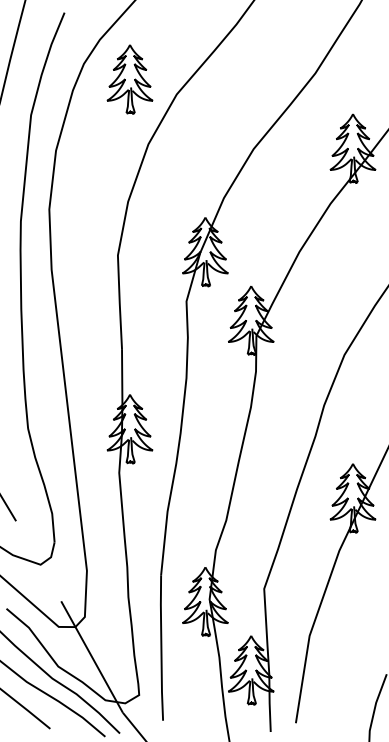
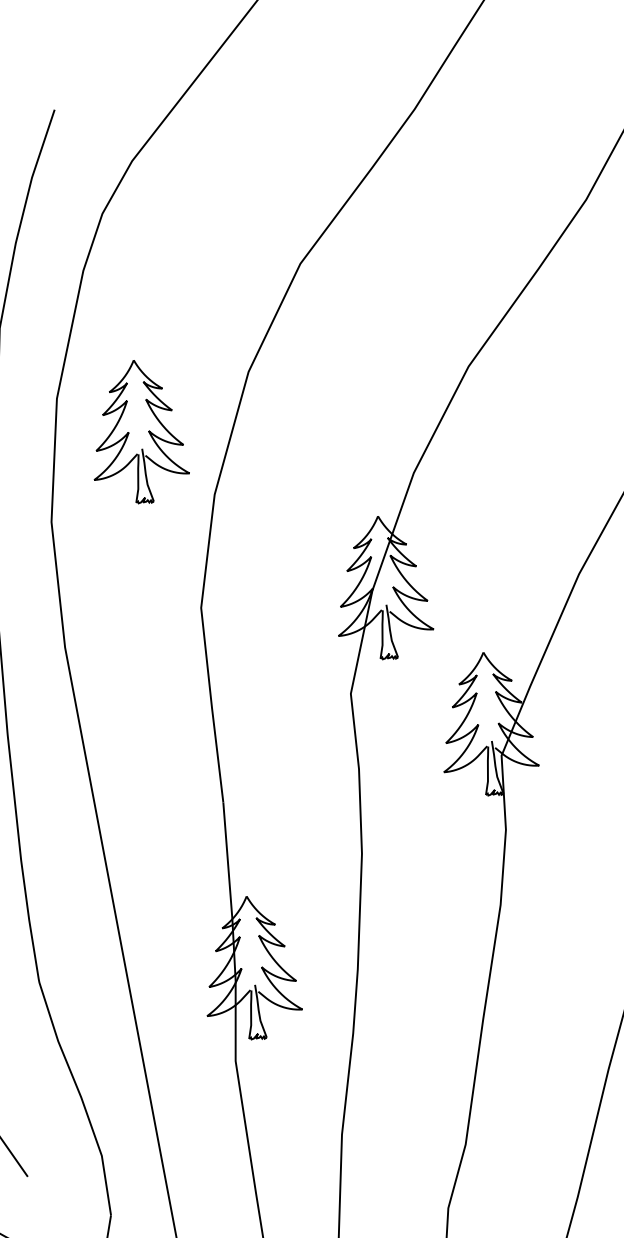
part: (129, 79) -> (137, 432), moved

